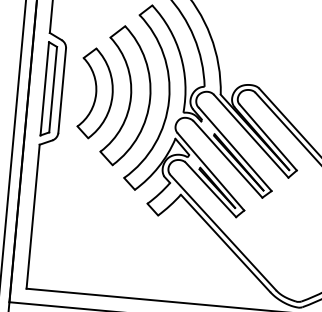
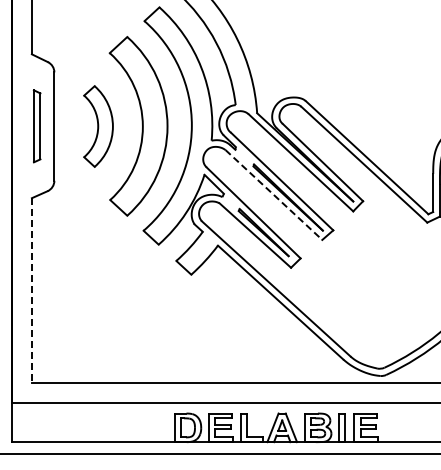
part: (48, 89) -> (36, 126), size x0.6
part: (96, 93) -> (98, 126), size x0.7
line: (228, 159) -> (274, 195), solid -> dashed
line: (32, 216) -> (31, 290), solid -> dashed

